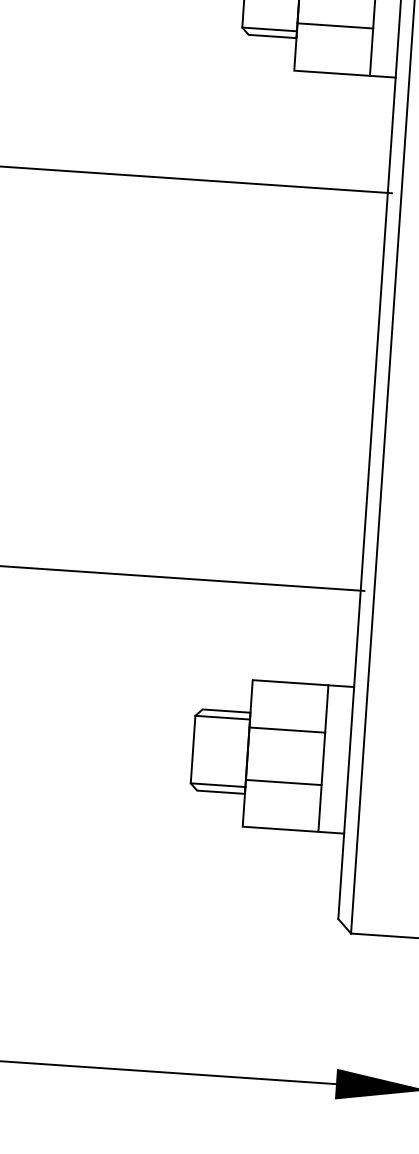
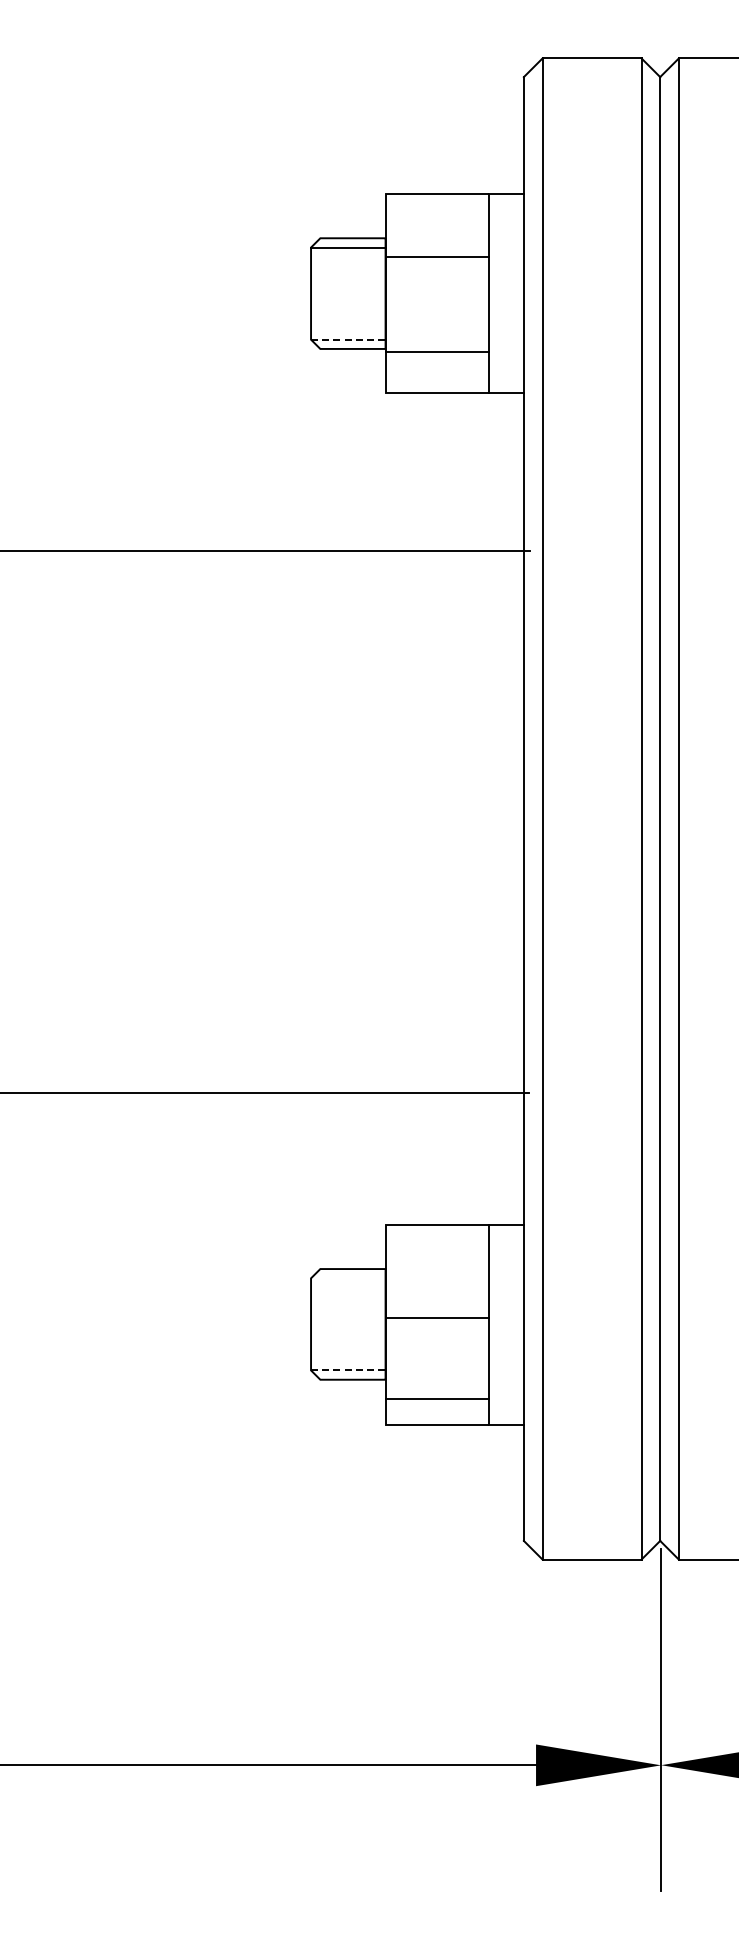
line: (334, 25) -> (436, 351), moved
line: (269, 29) -> (348, 339), solid -> dashed
line: (222, 717) -> (348, 1278), removed
line: (286, 730) -> (436, 1318), moved
line: (283, 782) -> (436, 1398), moved
line: (218, 785) -> (348, 1370), solid -> dashed

